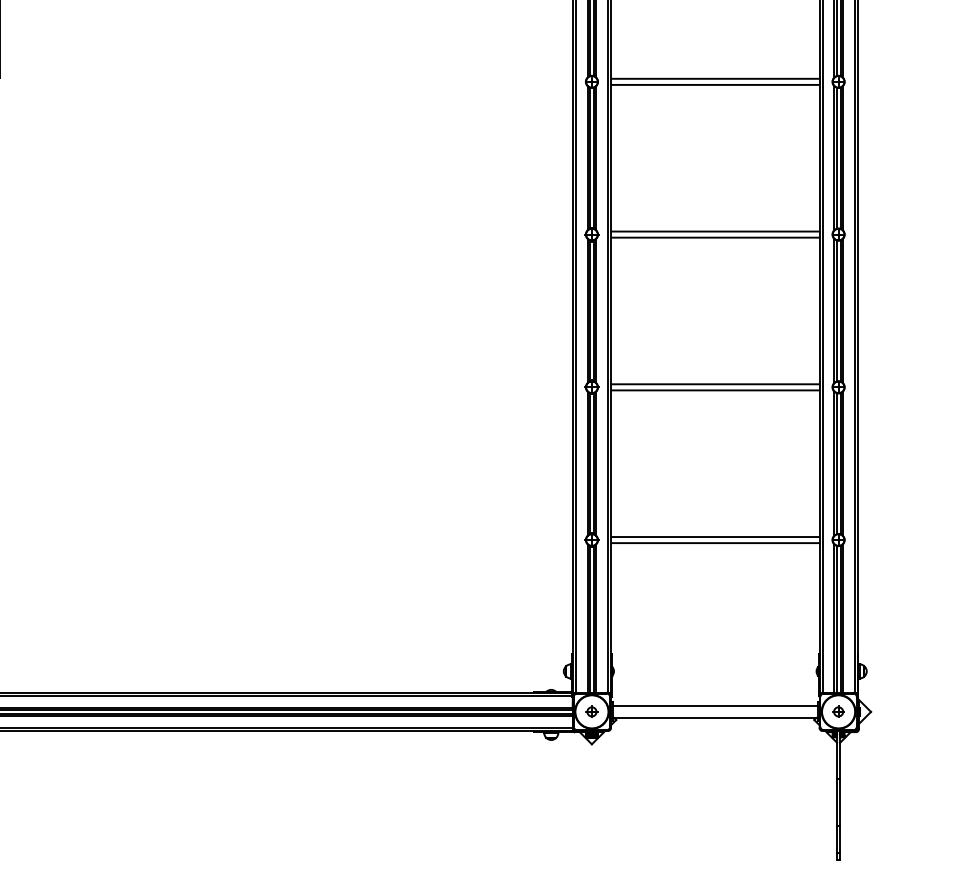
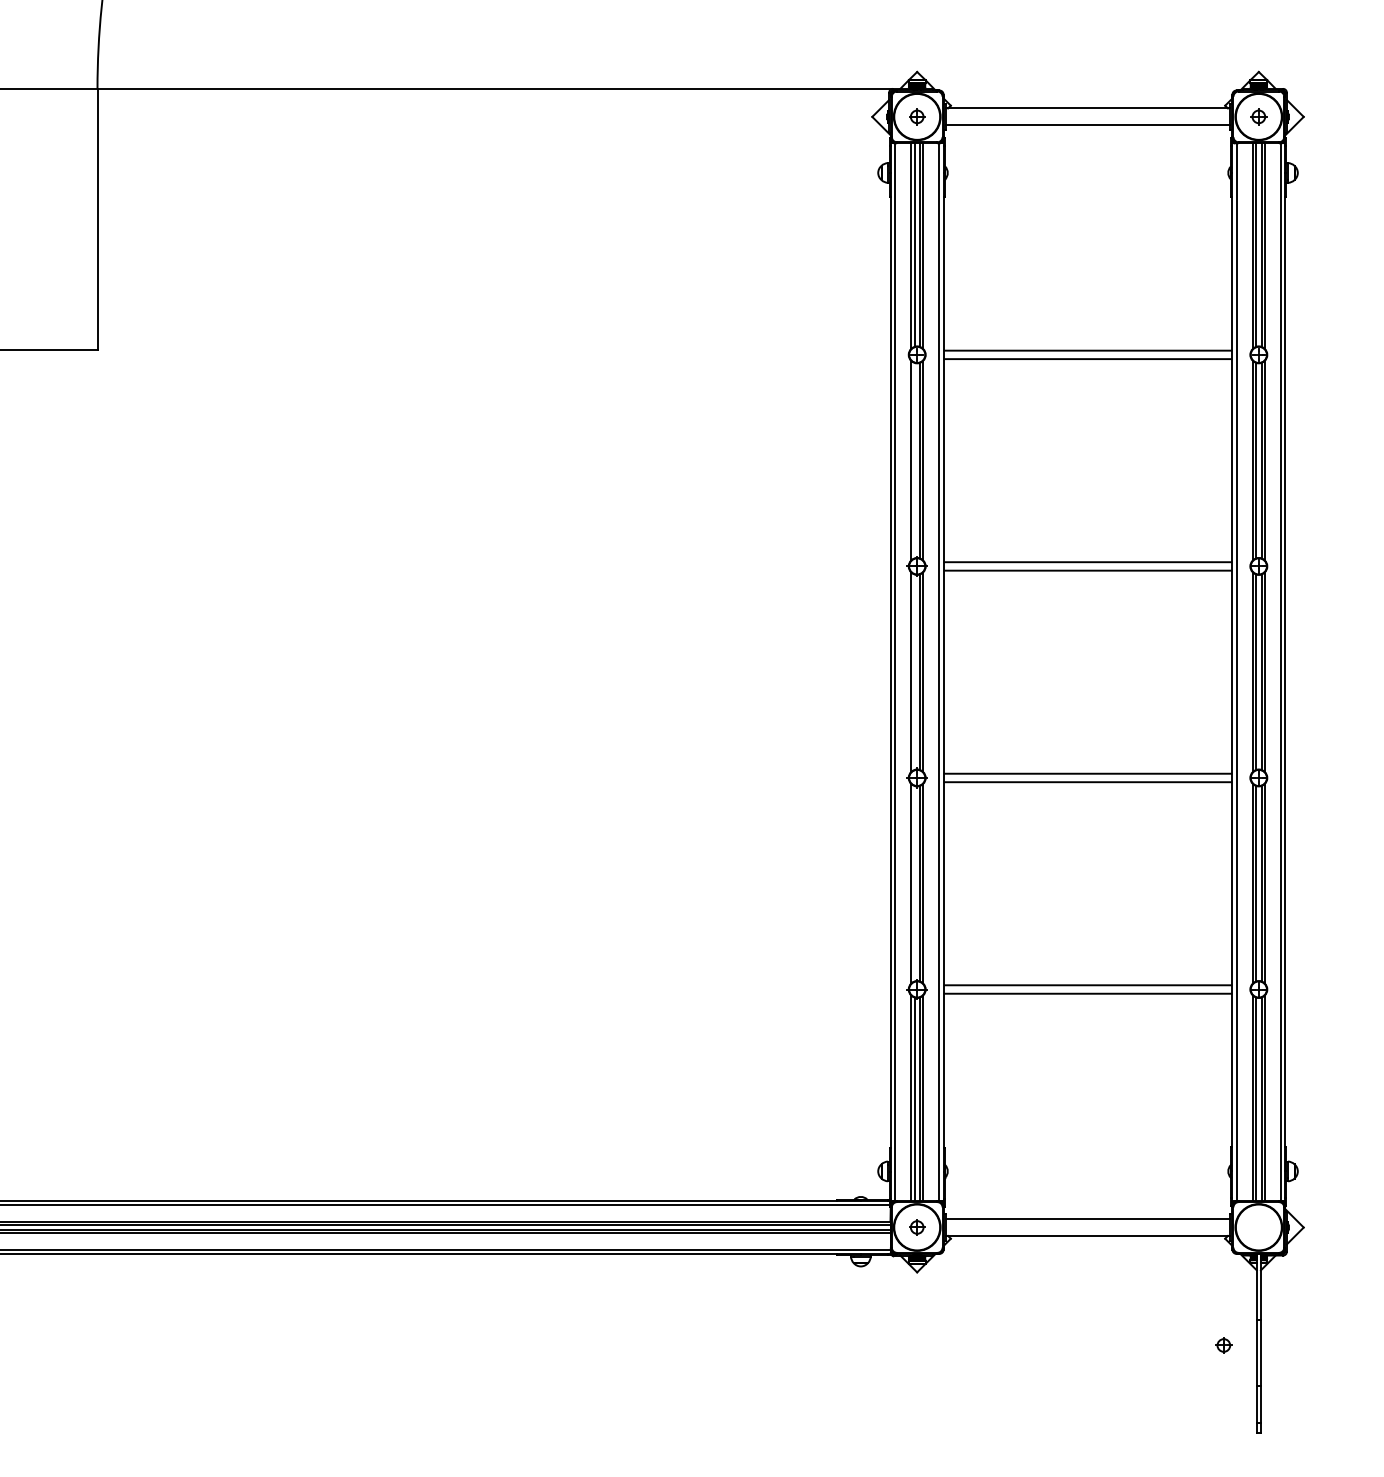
line: (589, 158) -> (914, 460), removed
line: (589, 310) -> (914, 671), removed
line: (589, 463) -> (914, 883), removed
part: (838, 711) -> (1223, 1345), moved

